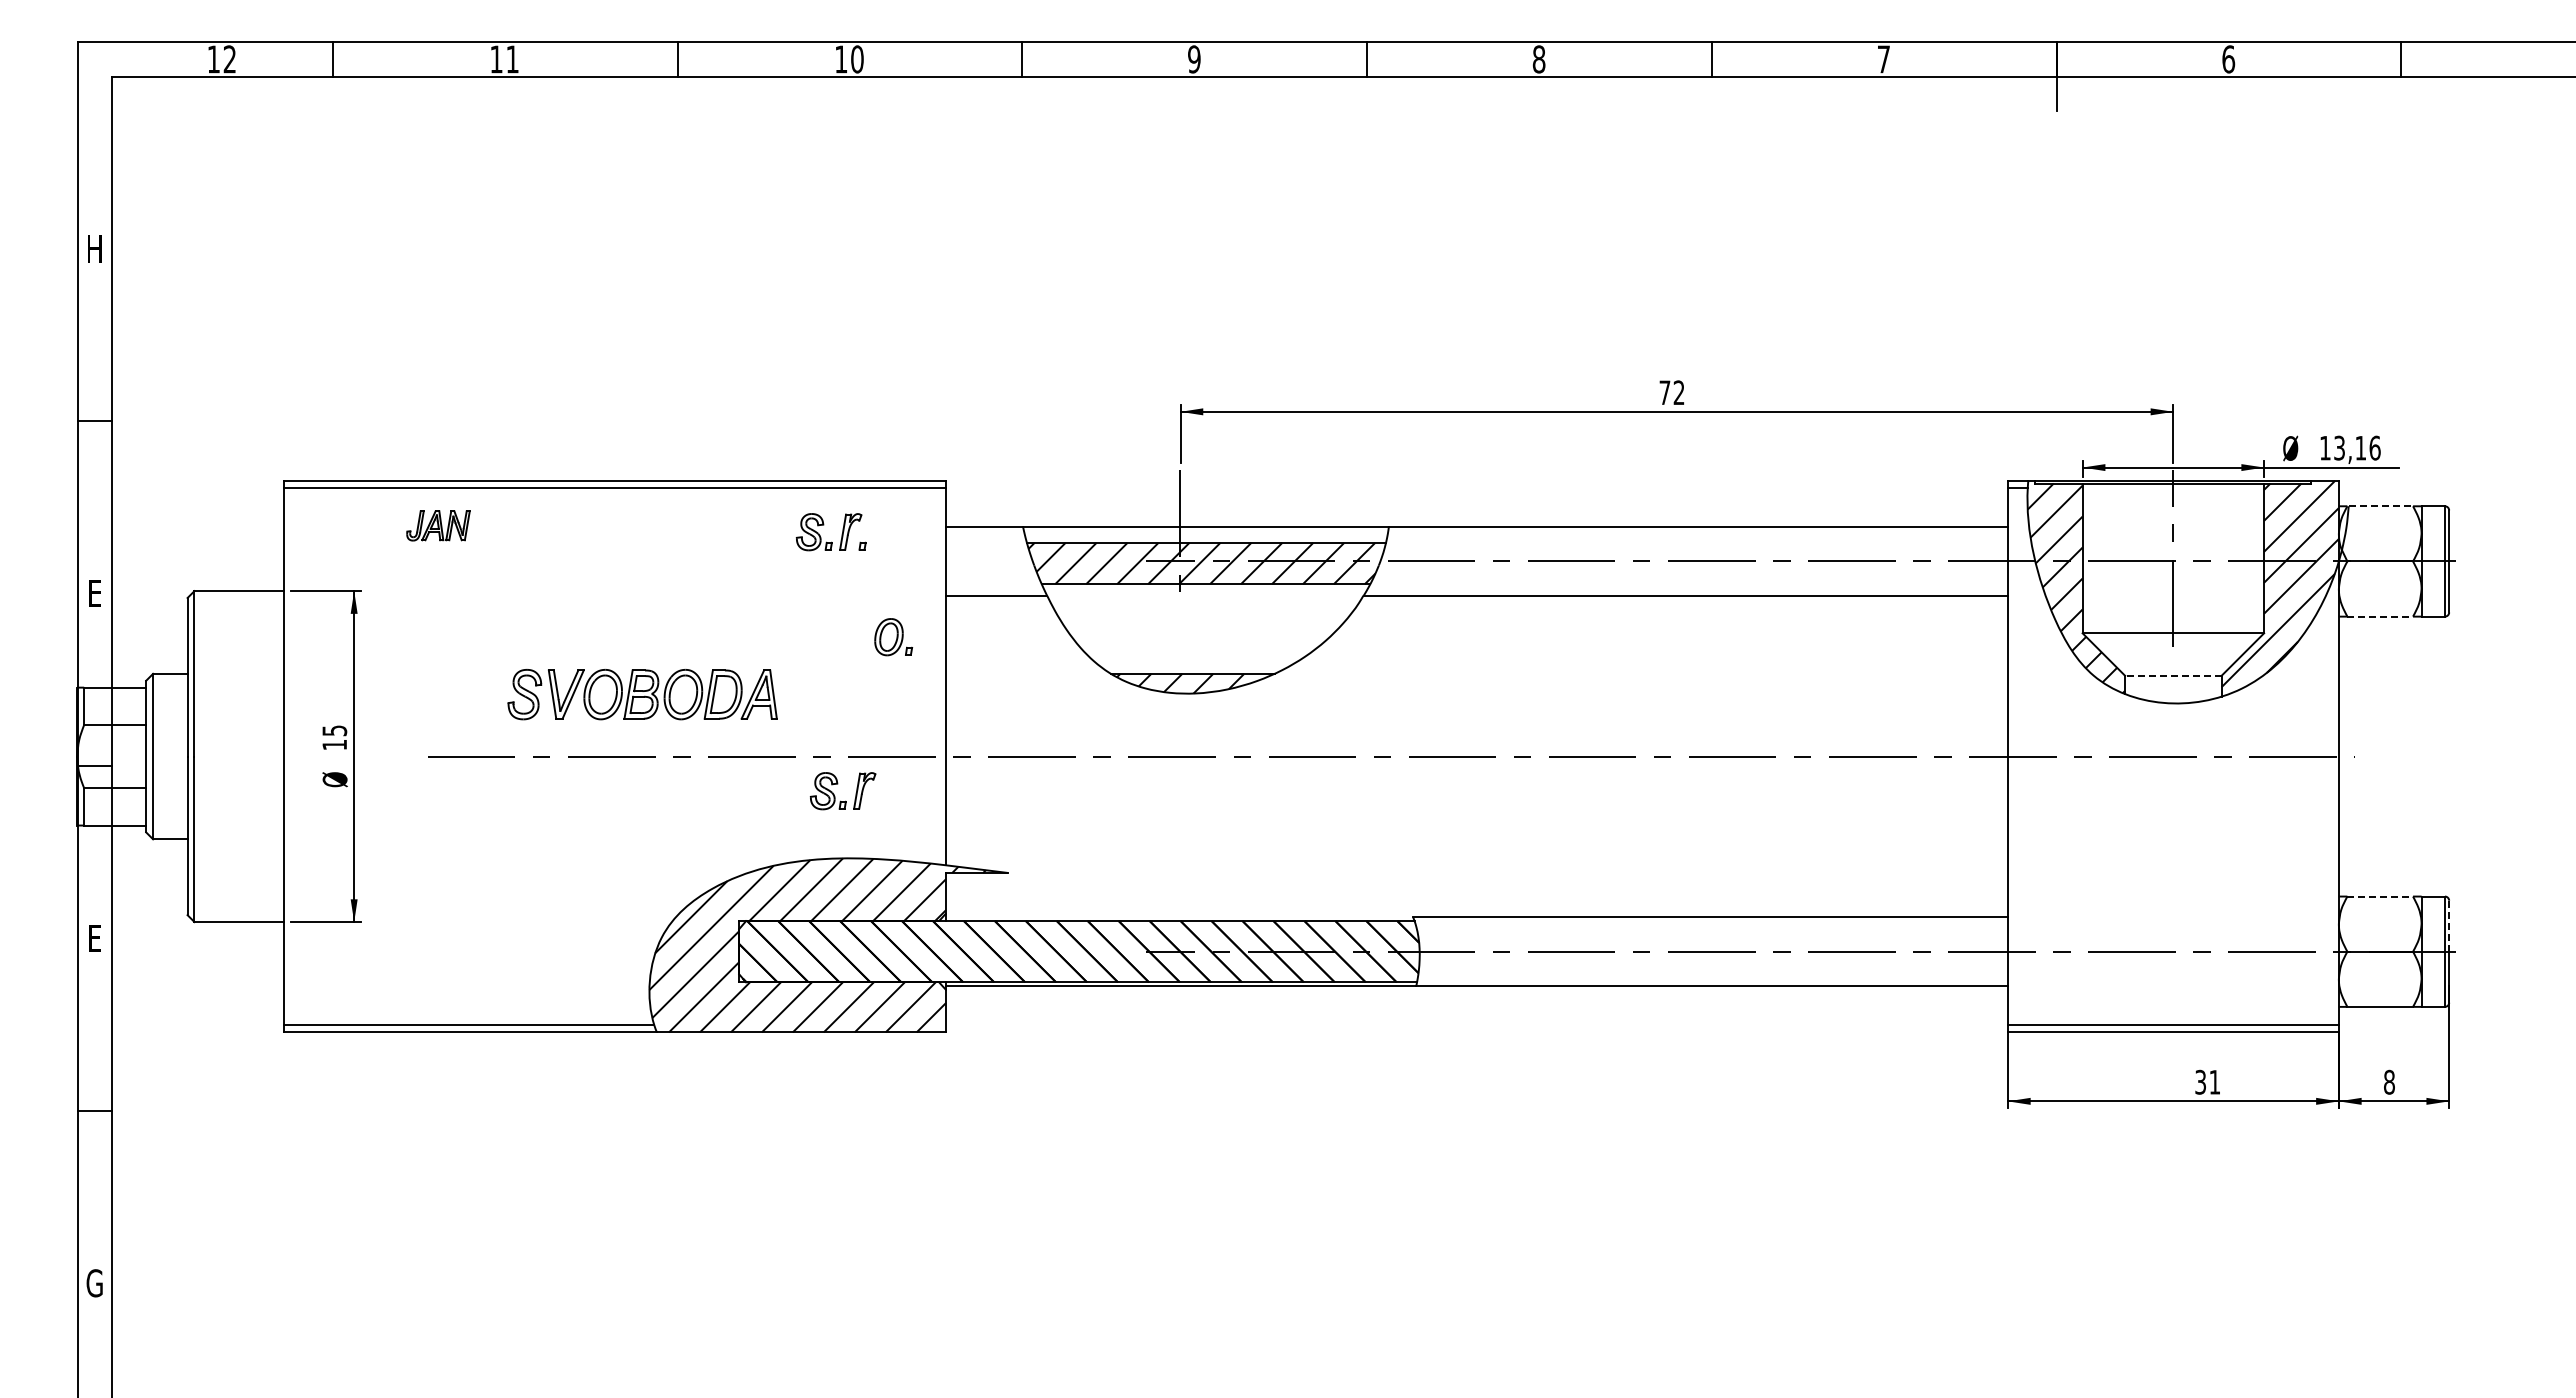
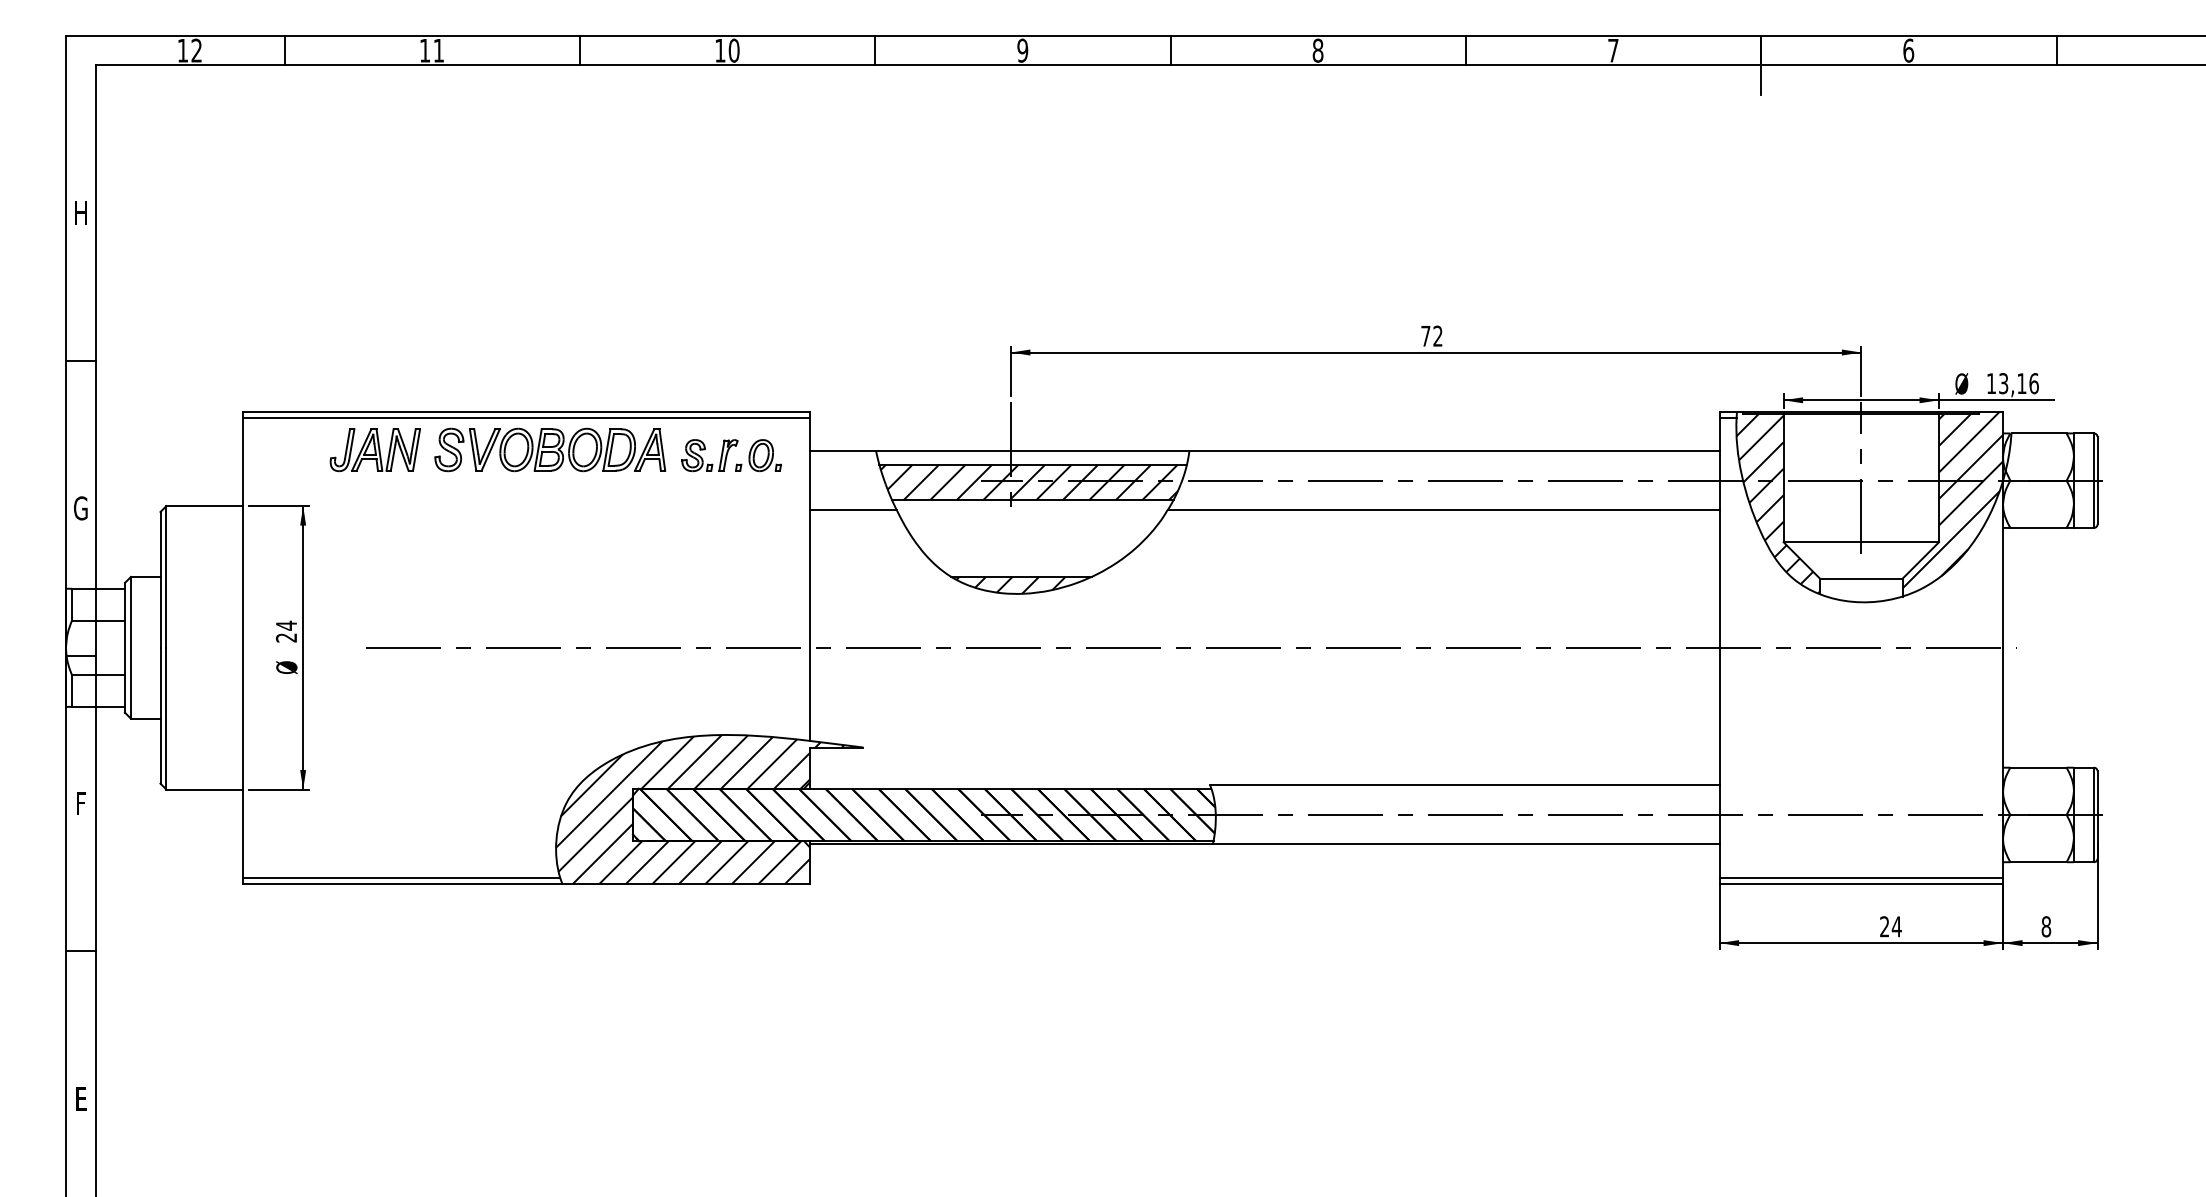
line: (2381, 506) -> (2039, 433), dashed -> solid
part: (438, 525) -> (375, 449), size x1.67
text: (94, 593) -> (80, 508), E -> G
line: (2380, 616) -> (2038, 527), dashed -> solid
part: (893, 637) -> (765, 455), moved
line: (2172, 675) -> (1860, 578), dashed -> solid
part: (642, 694) -> (550, 449), moved
text: (334, 737) -> (286, 631), 15 -> 24
part: (838, 784) -> (718, 671), removed
line: (2380, 896) -> (2038, 767), dashed -> solid
line: (2449, 926) -> (2097, 793), dashed -> solid
text: (94, 938) -> (80, 803), E -> F
text: (2207, 1082) -> (1890, 926), 31 -> 24
text: (94, 1283) -> (80, 1099), G -> E

